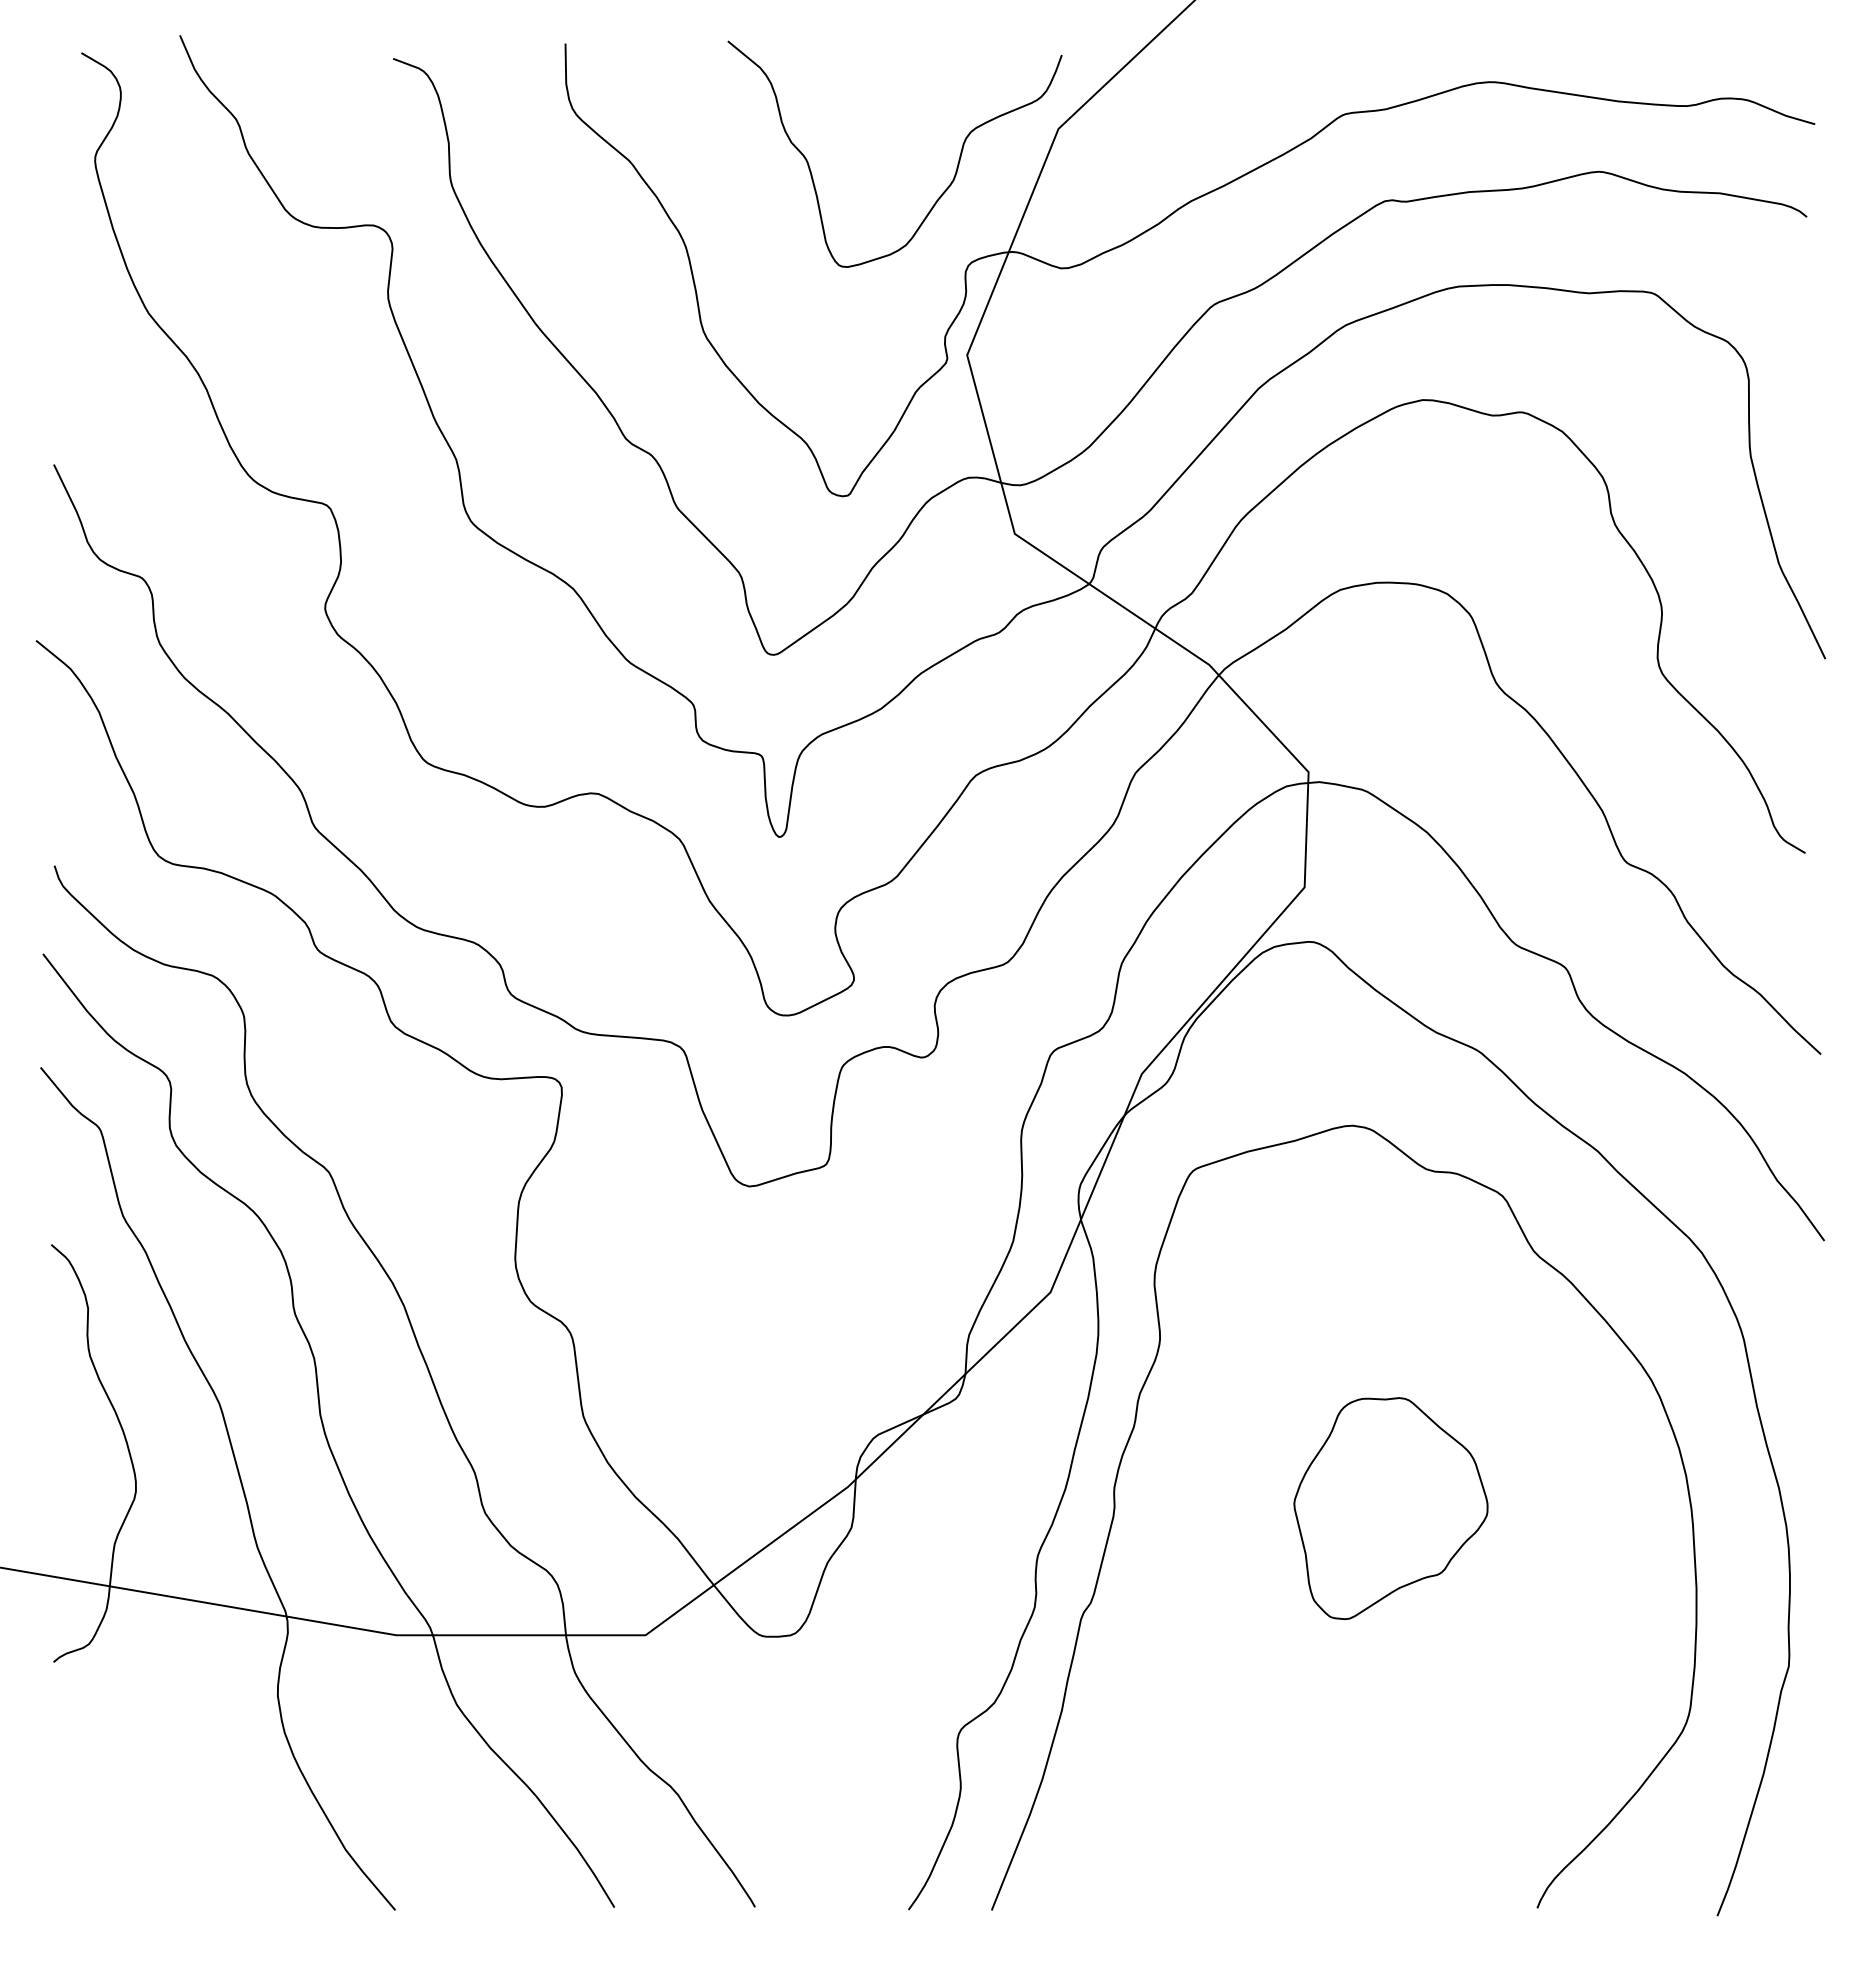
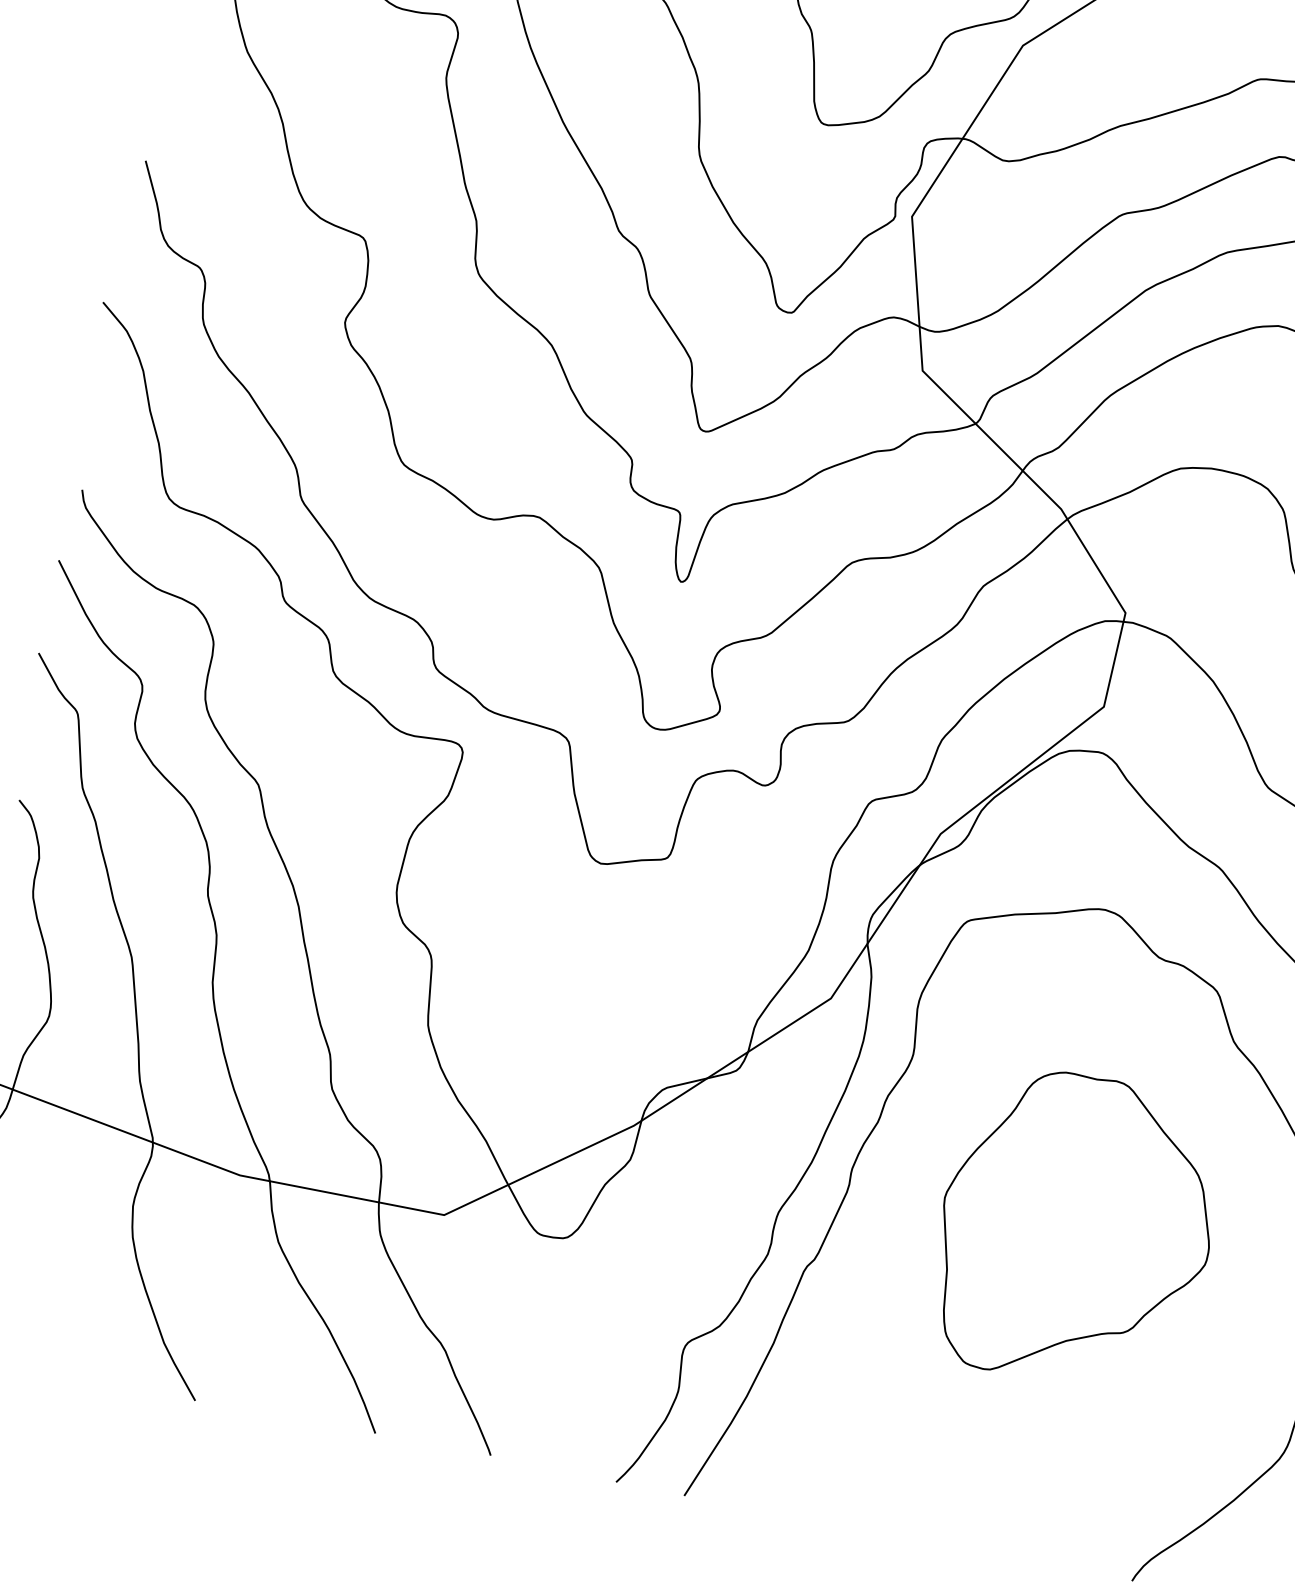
part: (1390, 1508) -> (1075, 1229), size x1.67

